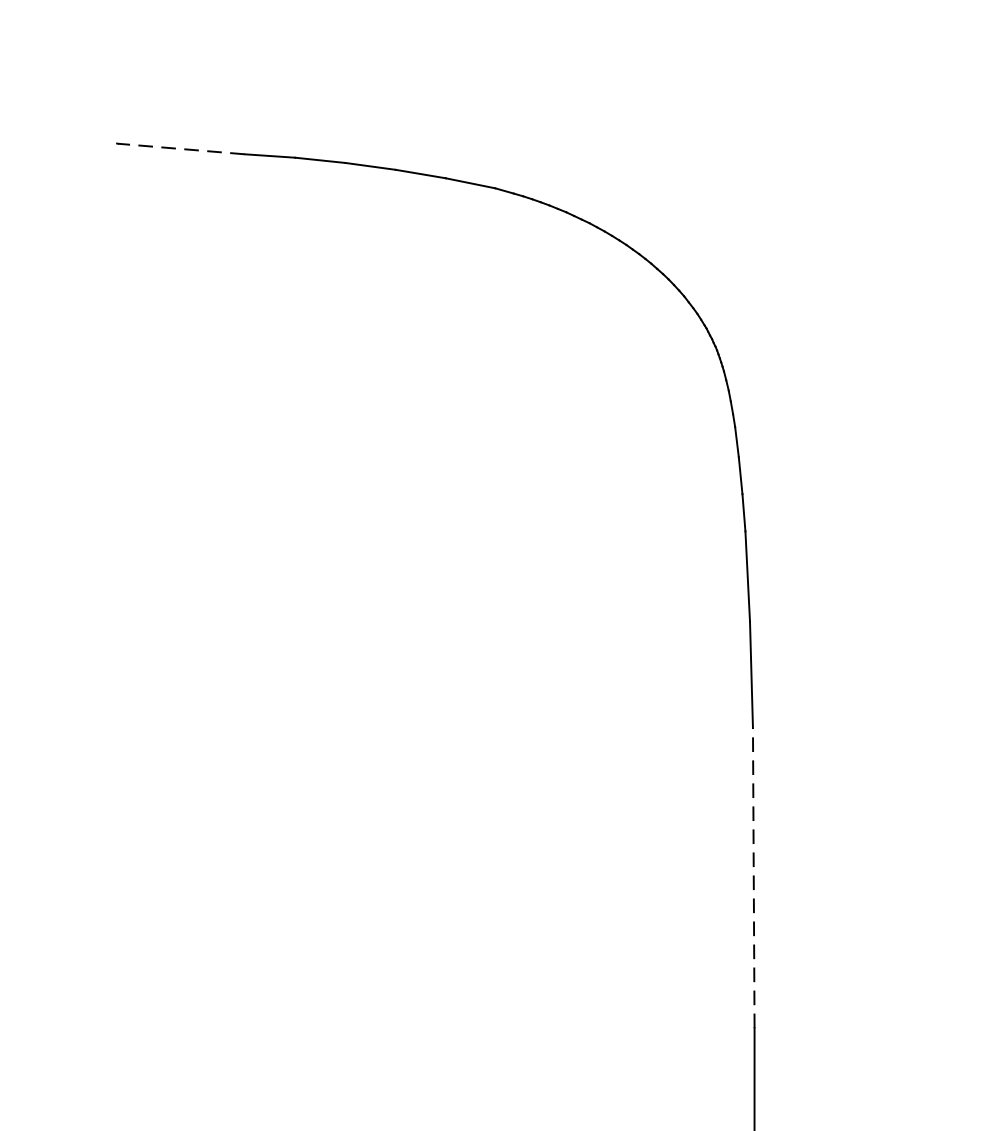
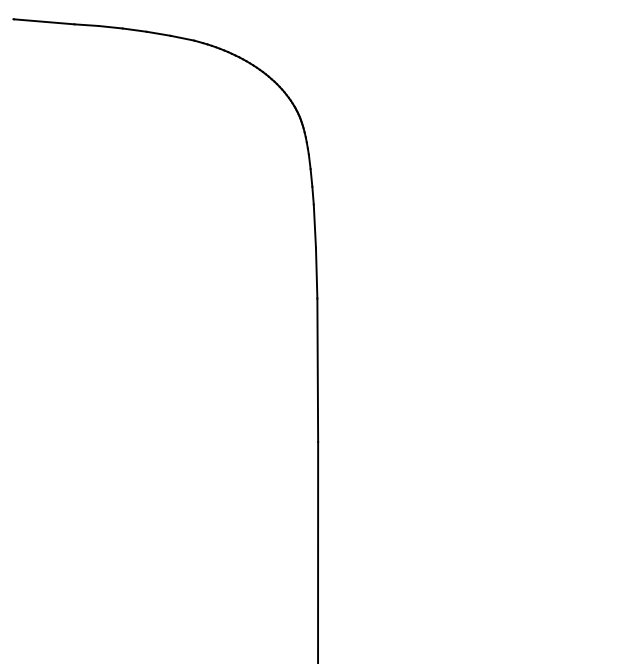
line: (179, 148) -> (43, 21), dashed -> solid
line: (753, 878) -> (317, 370), dashed -> solid

